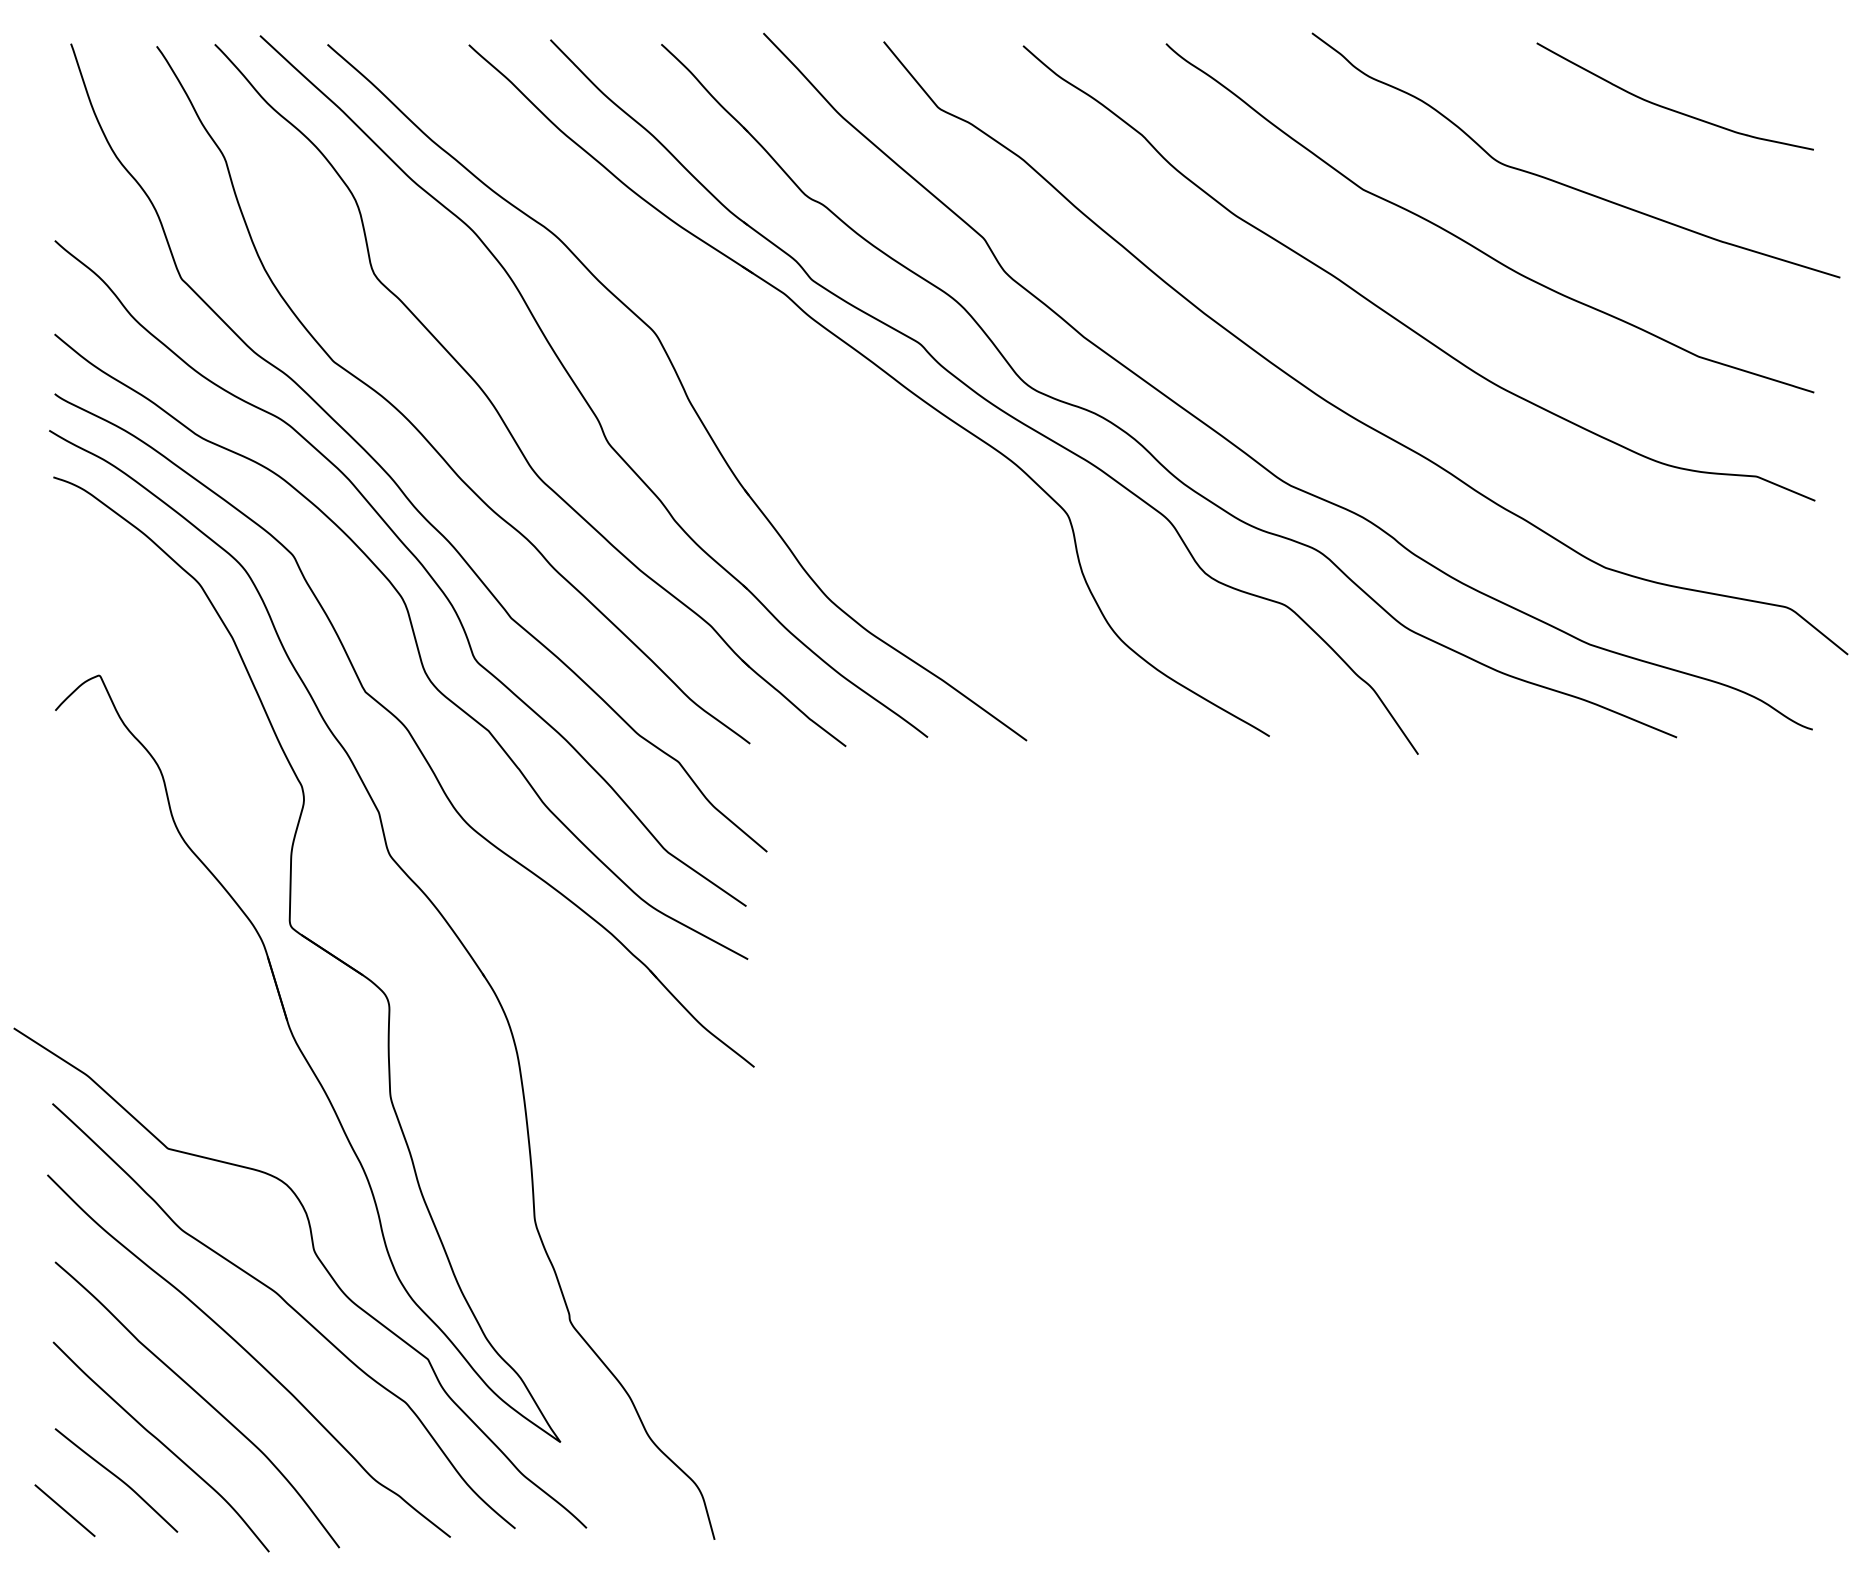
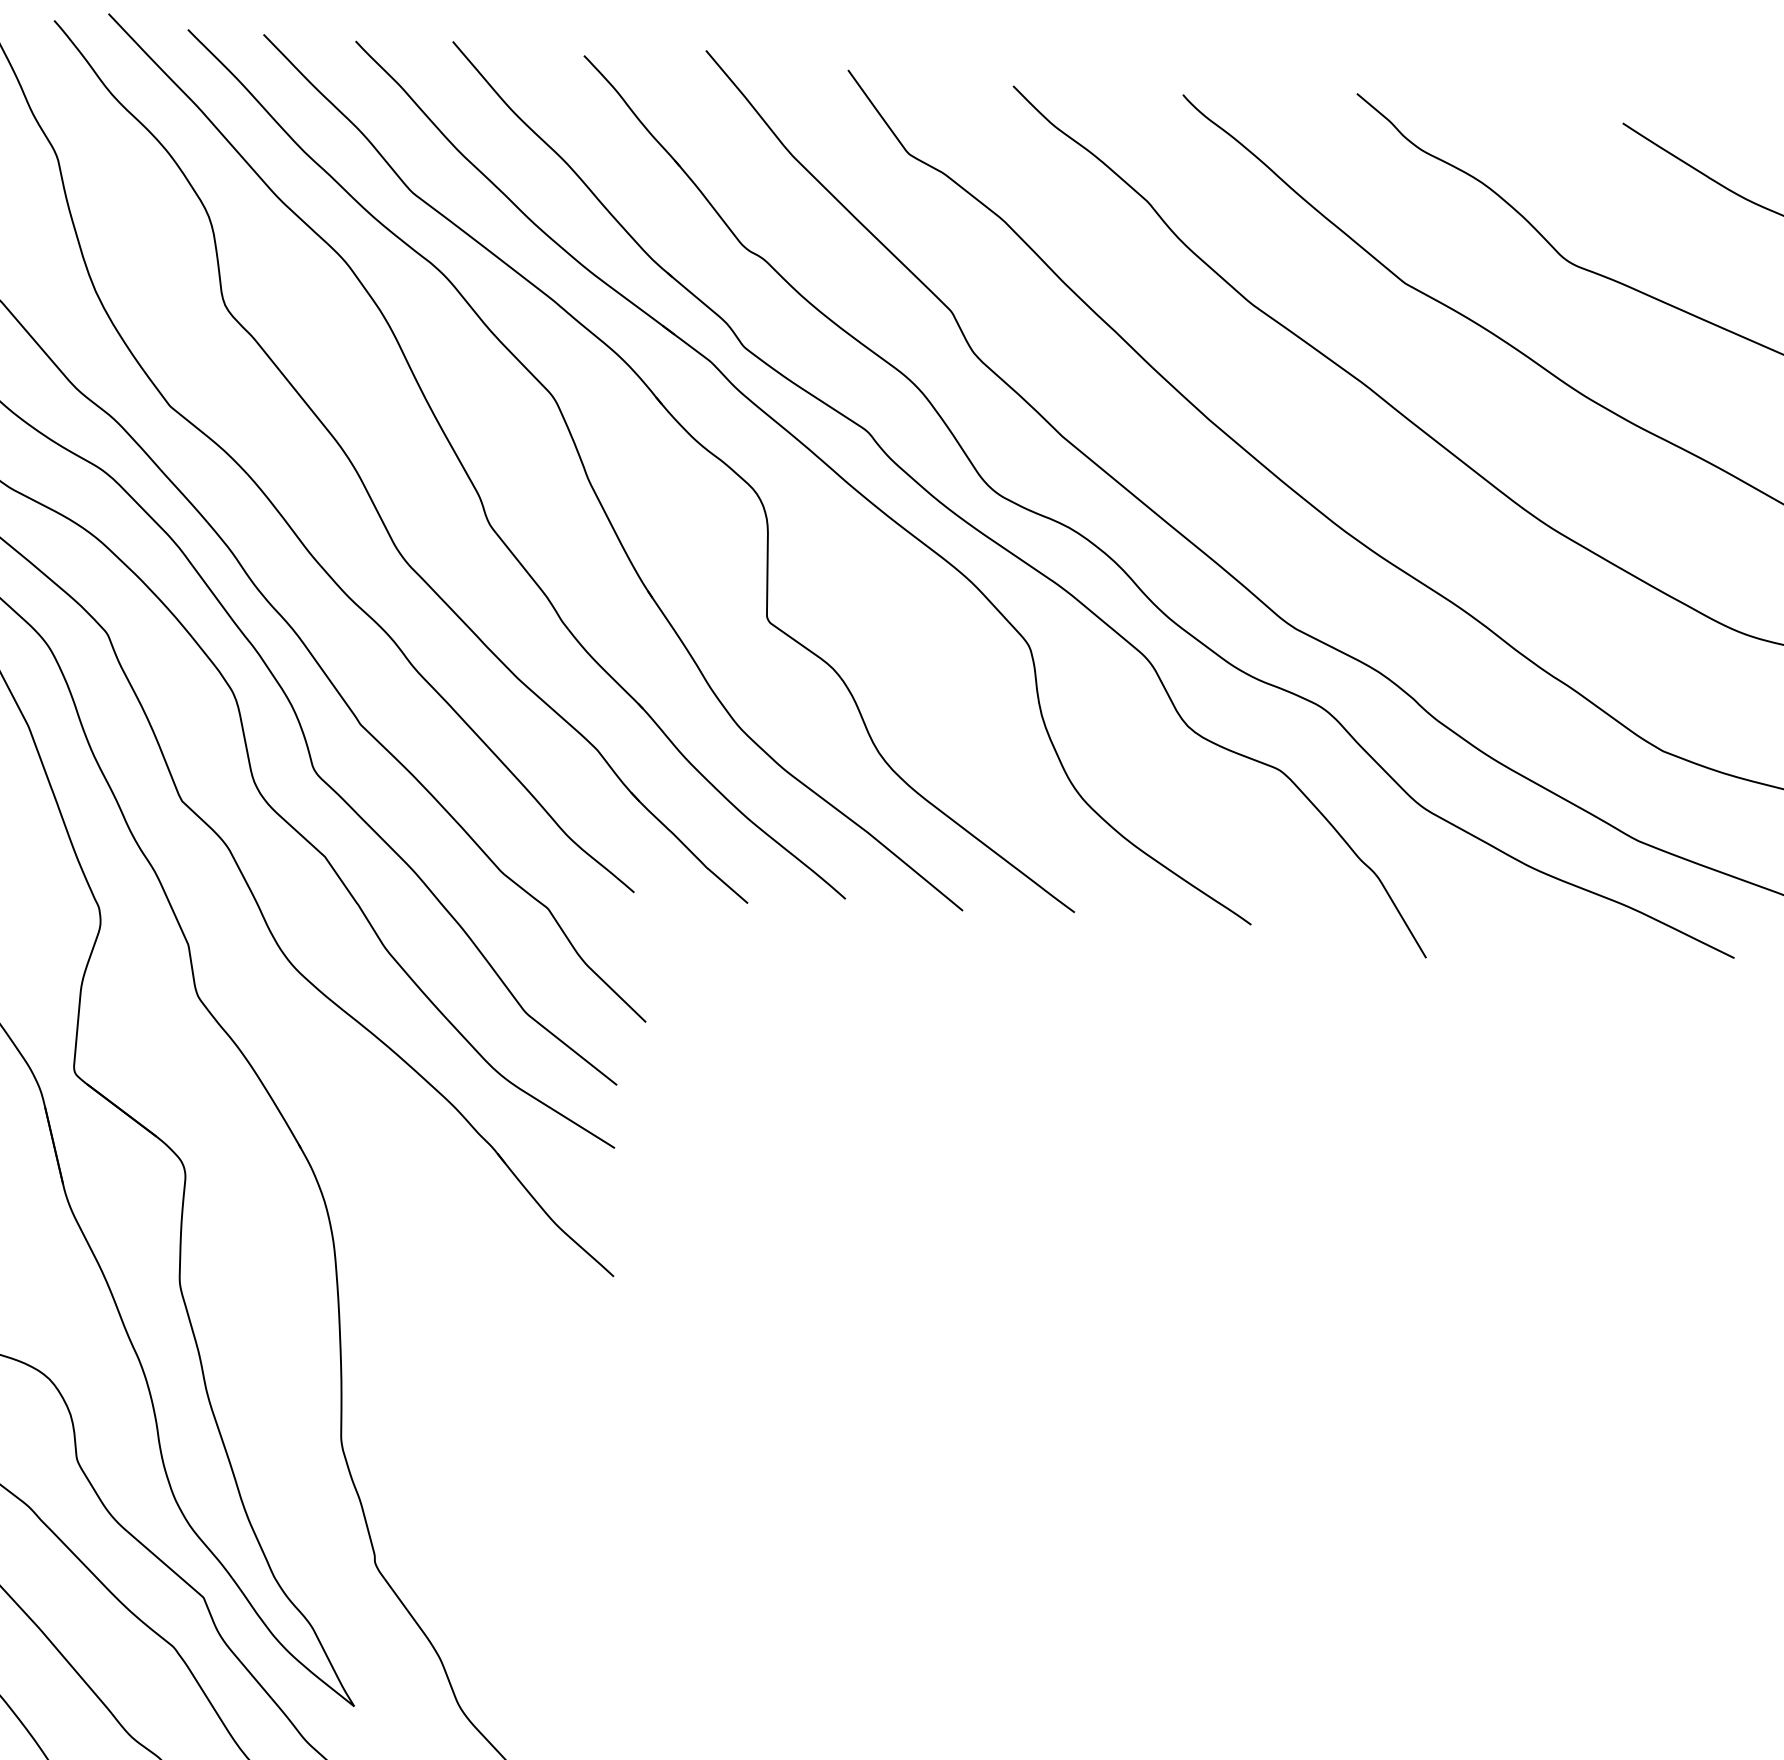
part: (776, 362) -> (695, 442), added

